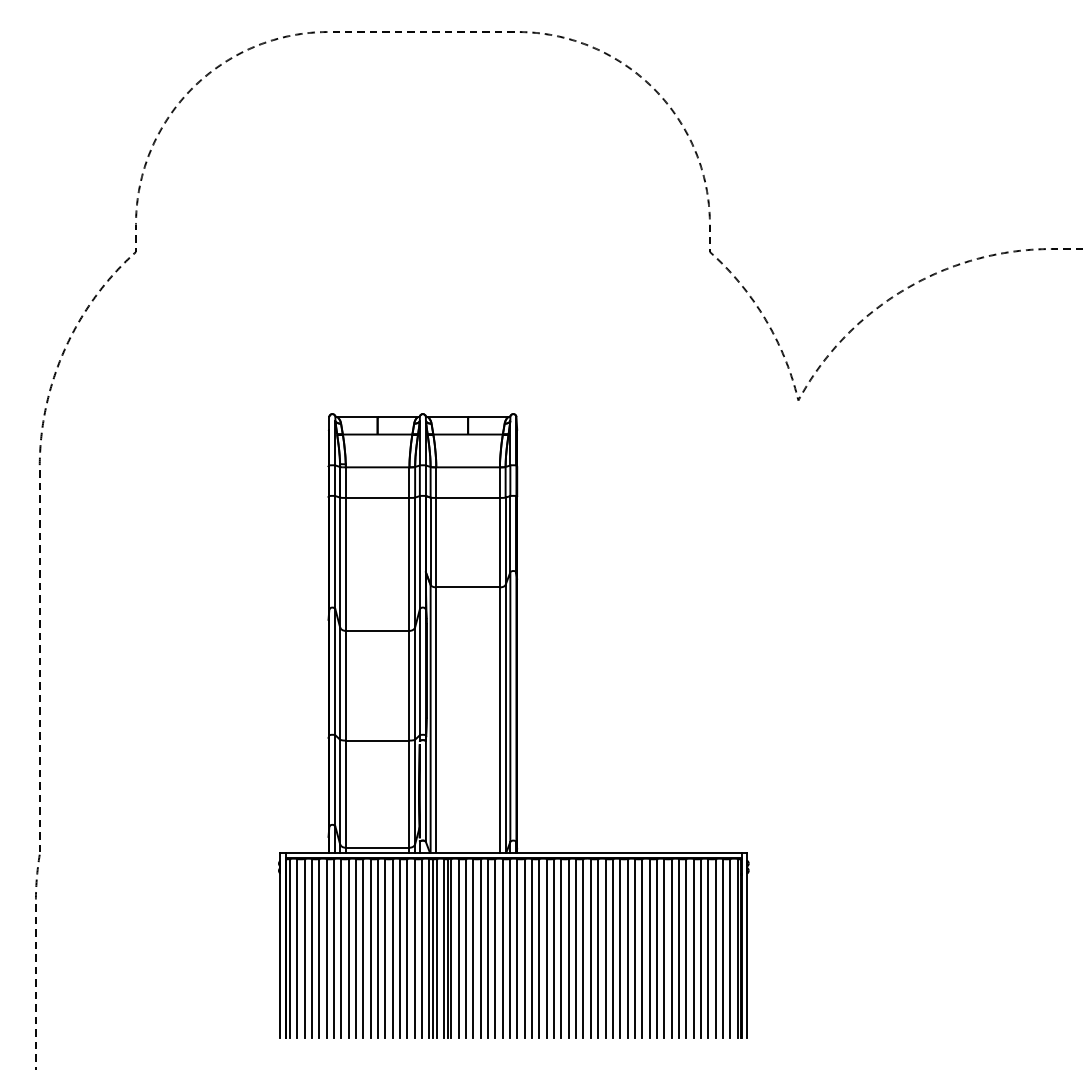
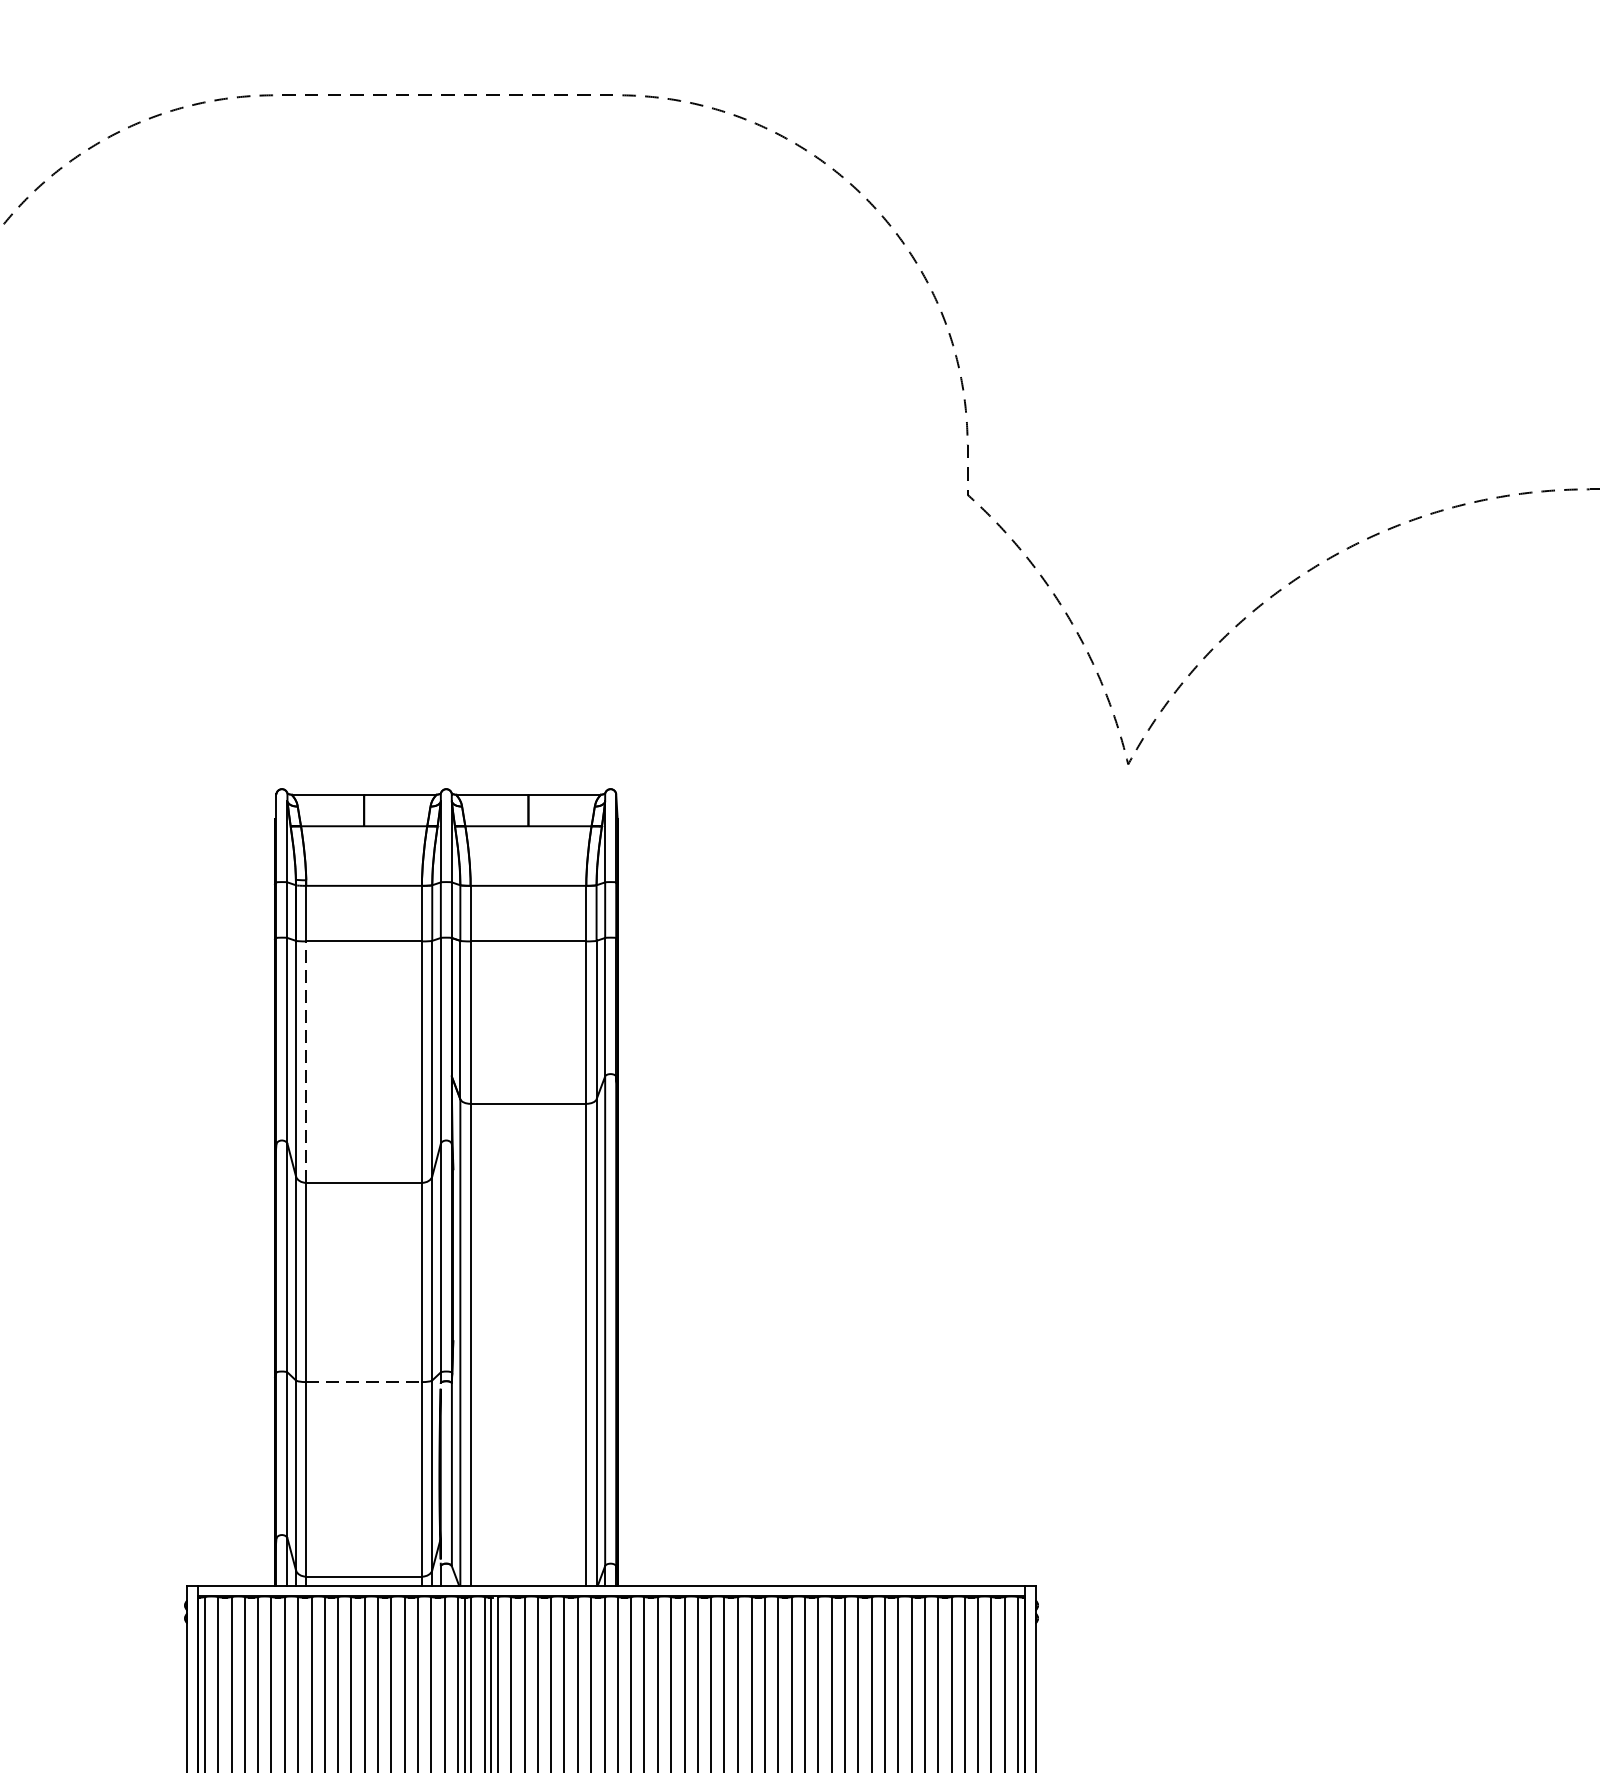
line: (345, 563) -> (305, 1060), solid -> dashed
line: (377, 740) -> (363, 1381), solid -> dashed

